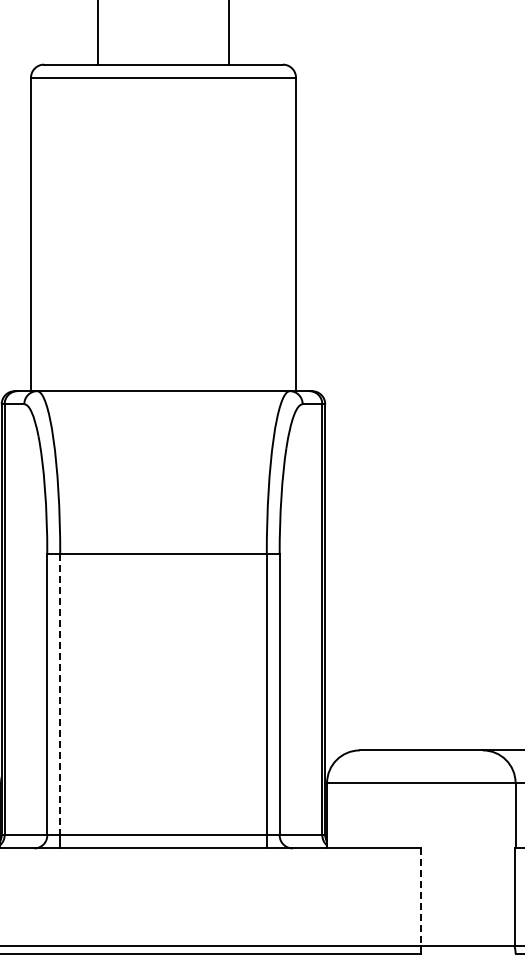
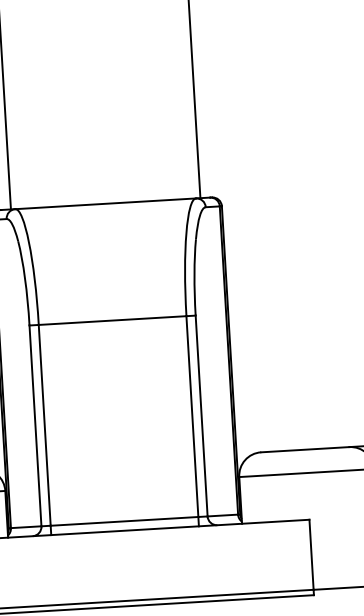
line: (60, 695) -> (44, 425), dashed -> solid
line: (421, 897) -> (311, 554), dashed -> solid

